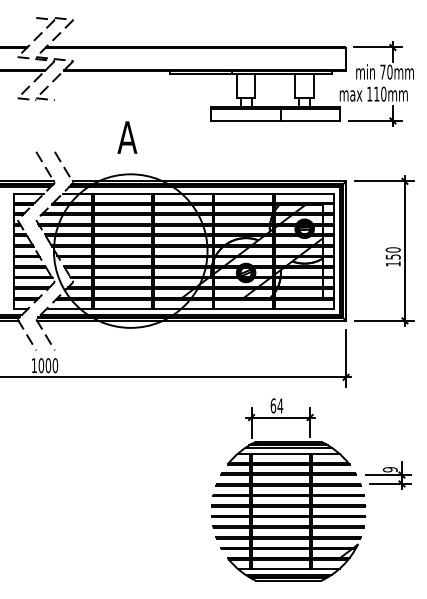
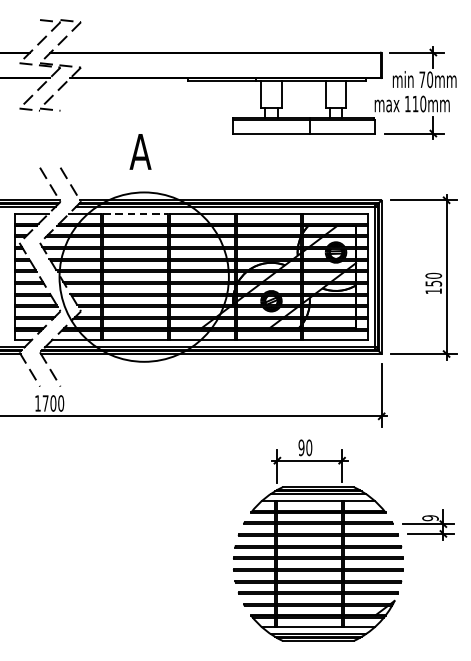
line: (123, 193) -> (136, 213), solid -> dashed
text: (41, 365) -> (45, 403), 1000 -> 1700
text: (276, 405) -> (304, 447), 64 -> 90

